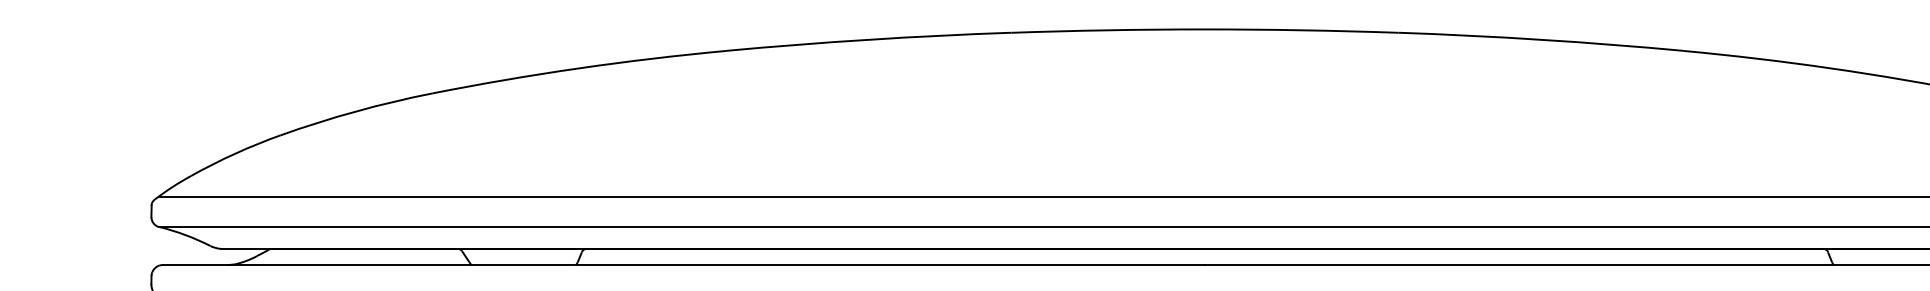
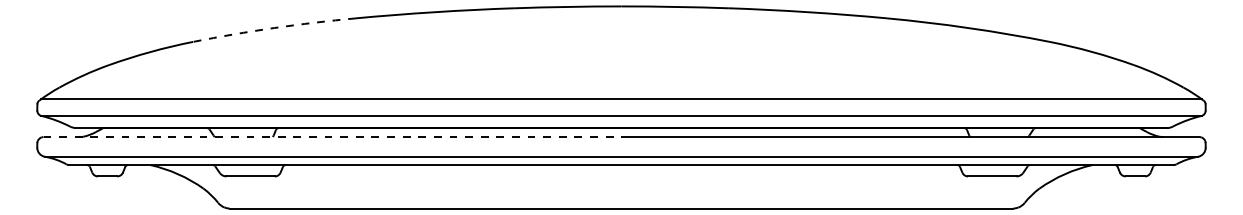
arc: (579, 69) -> (274, 28), solid -> dashed
line: (683, 265) -> (332, 137), solid -> dashed

